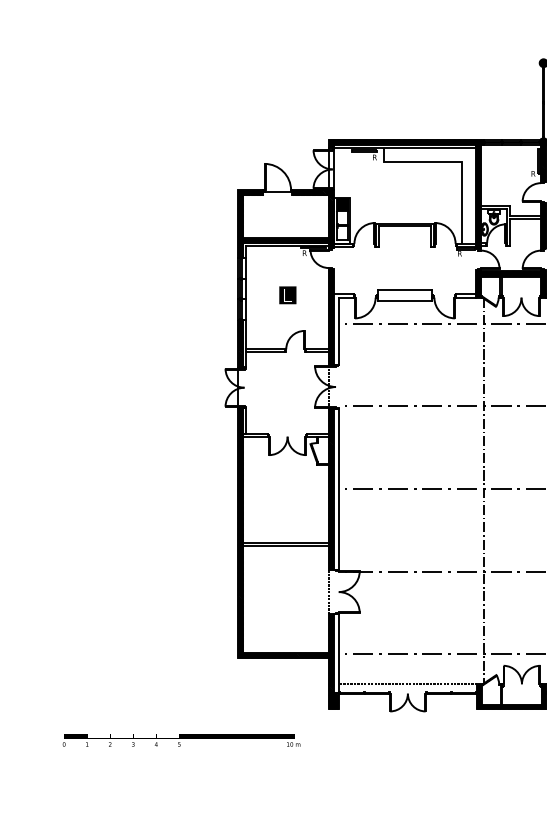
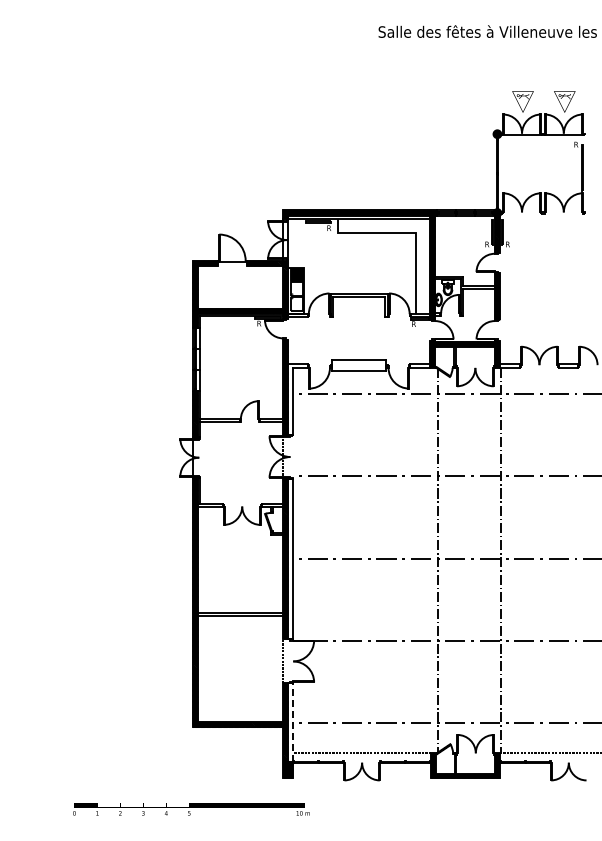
part: (286, 295) -> (241, 365), removed
line: (339, 653) -> (293, 722), solid -> dashed
text: (181, 740) -> (191, 809), moved

